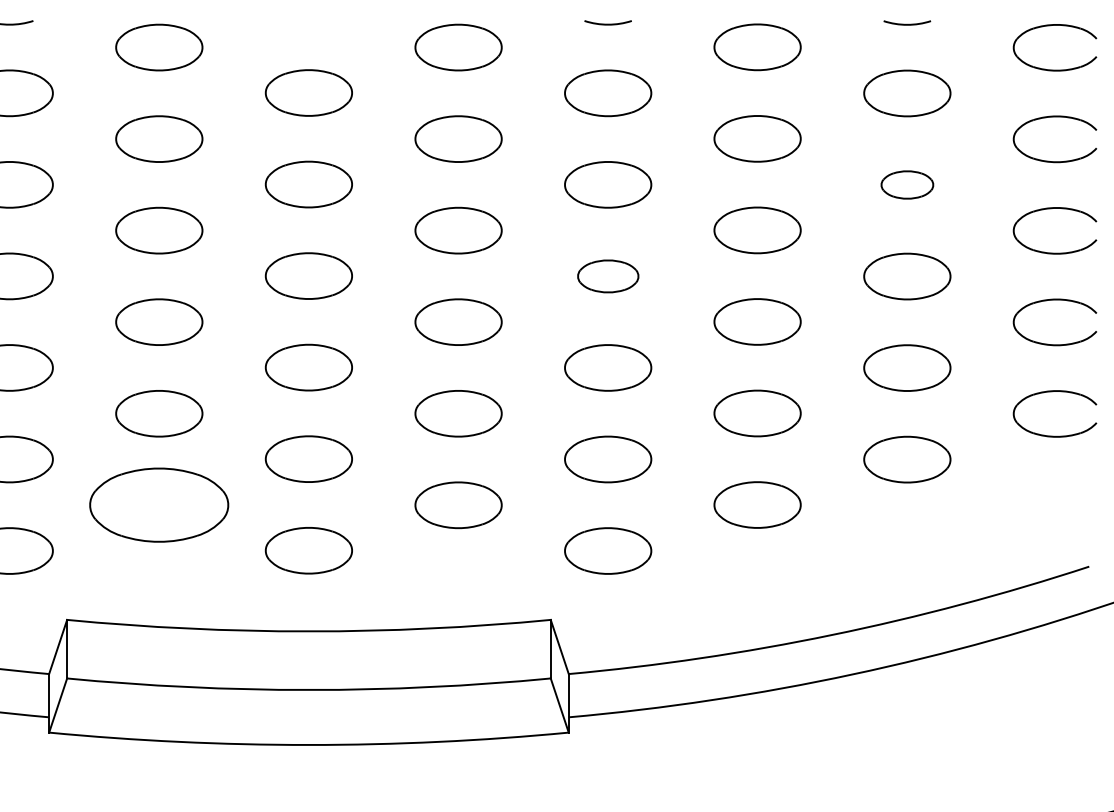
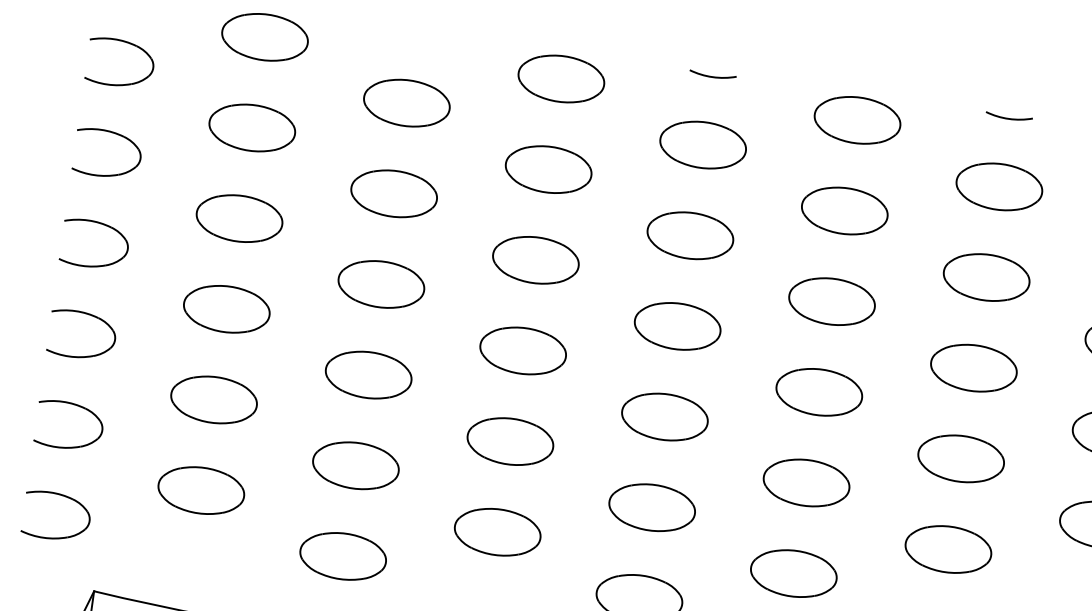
part: (907, 184) -> (986, 277), size x1.67
part: (608, 276) -> (677, 326), size x1.43
part: (159, 505) -> (201, 490), size x0.62

